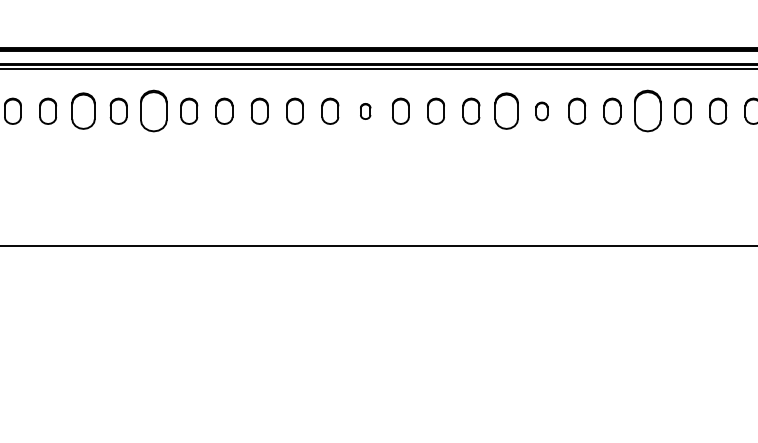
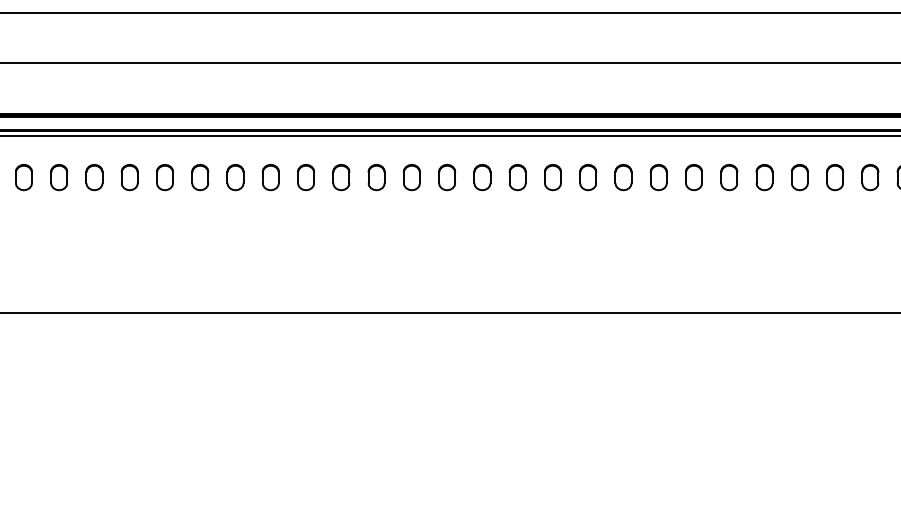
part: (83, 111) -> (129, 177), size x0.71
part: (154, 111) -> (200, 177), size x0.62
part: (365, 111) -> (411, 177), size x1.67
part: (506, 111) -> (552, 177), size x0.71
part: (542, 111) -> (588, 177), size x1.43
part: (647, 111) -> (693, 177), size x0.62

